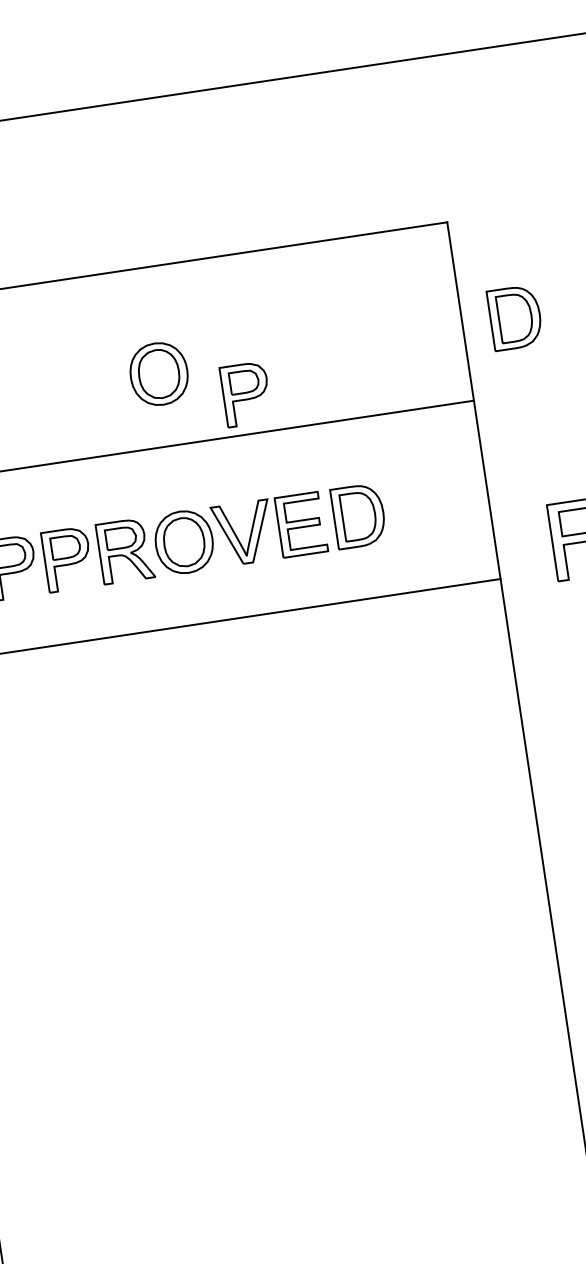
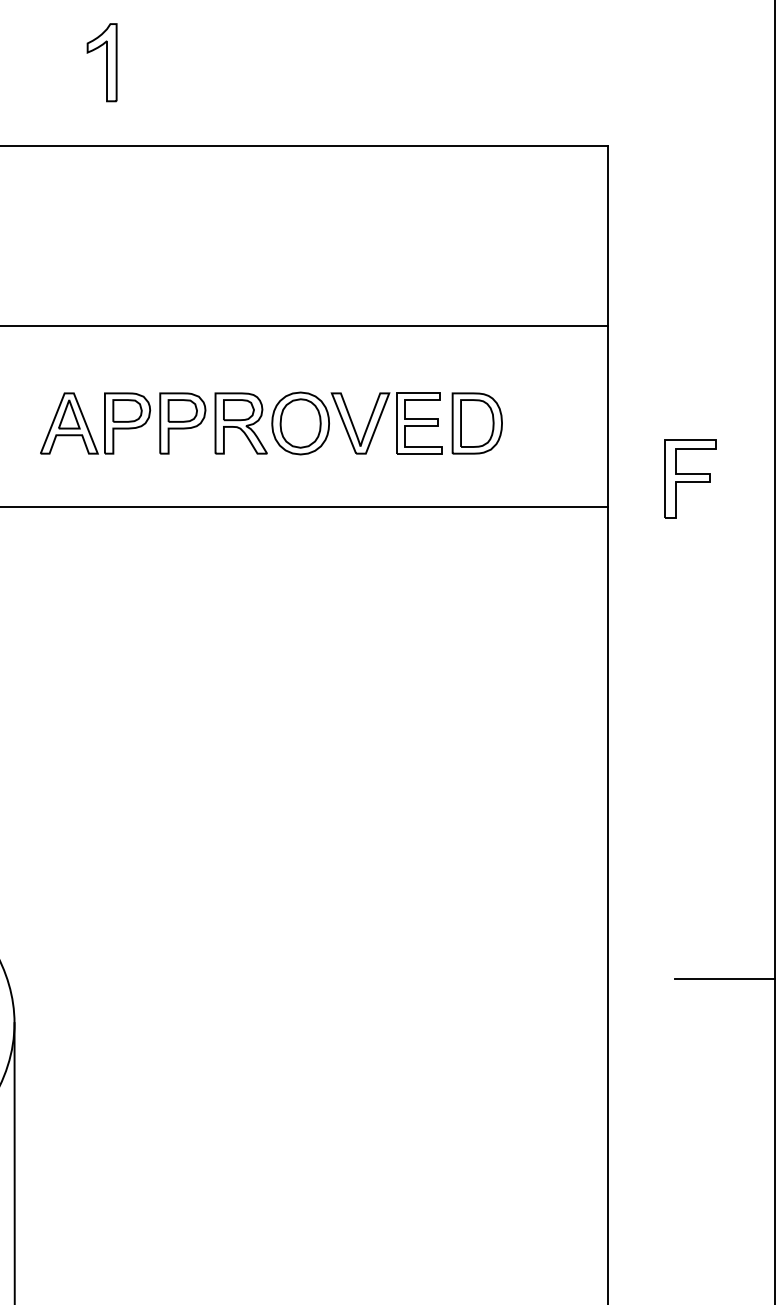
part: (514, 317) -> (660, 250), removed
part: (158, 374) -> (300, 253), removed
part: (245, 394) -> (383, 286), removed

